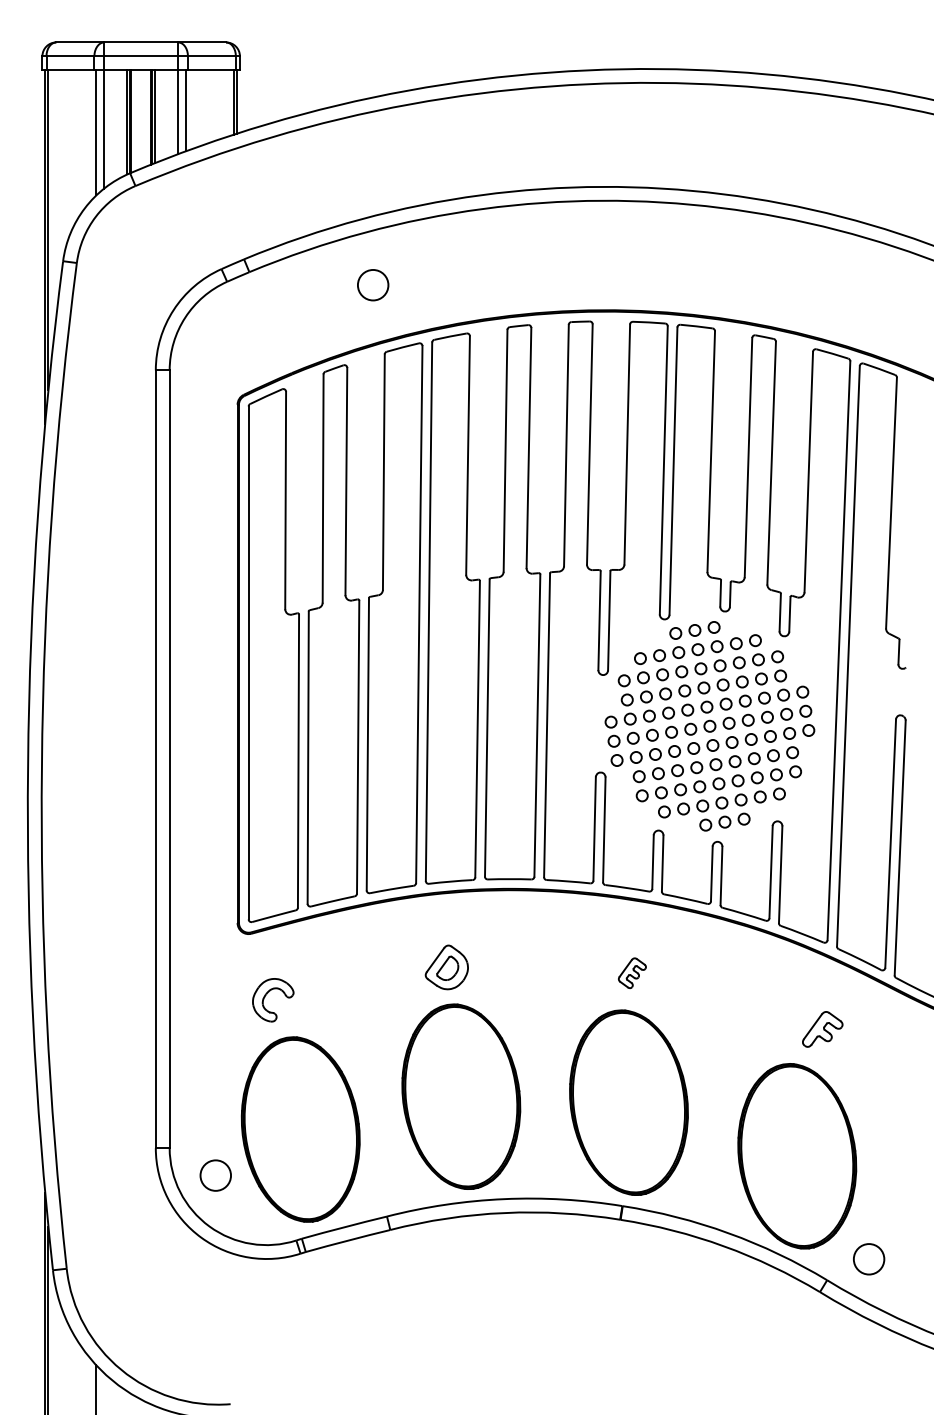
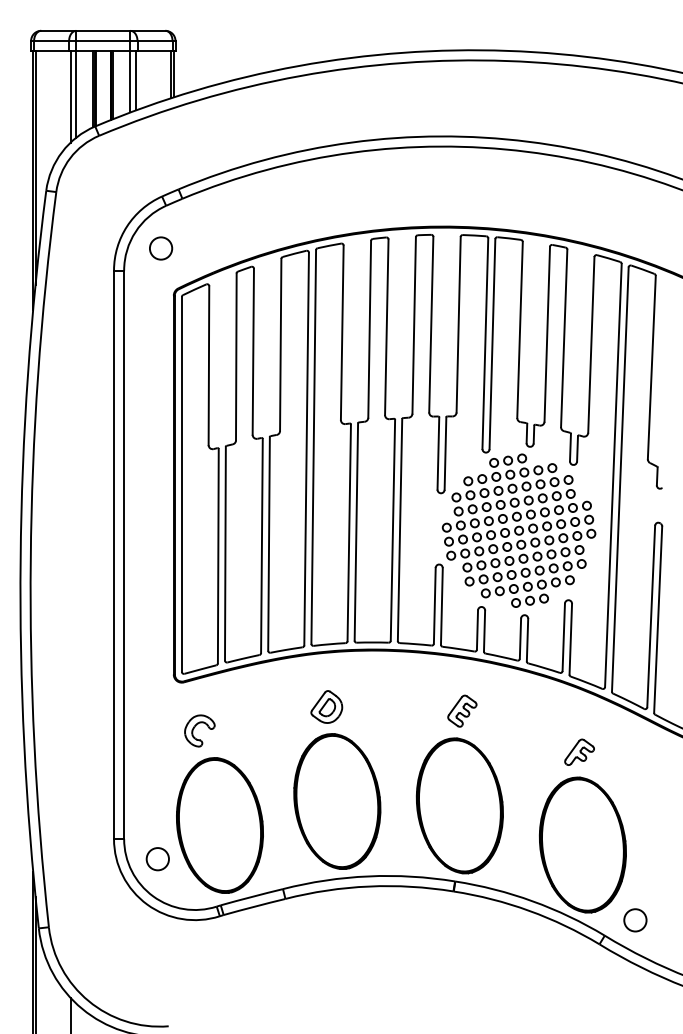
circle: (373, 285) -> (161, 248), moved
part: (632, 973) -> (462, 711), size x1.43
part: (822, 1029) -> (579, 752), moved

